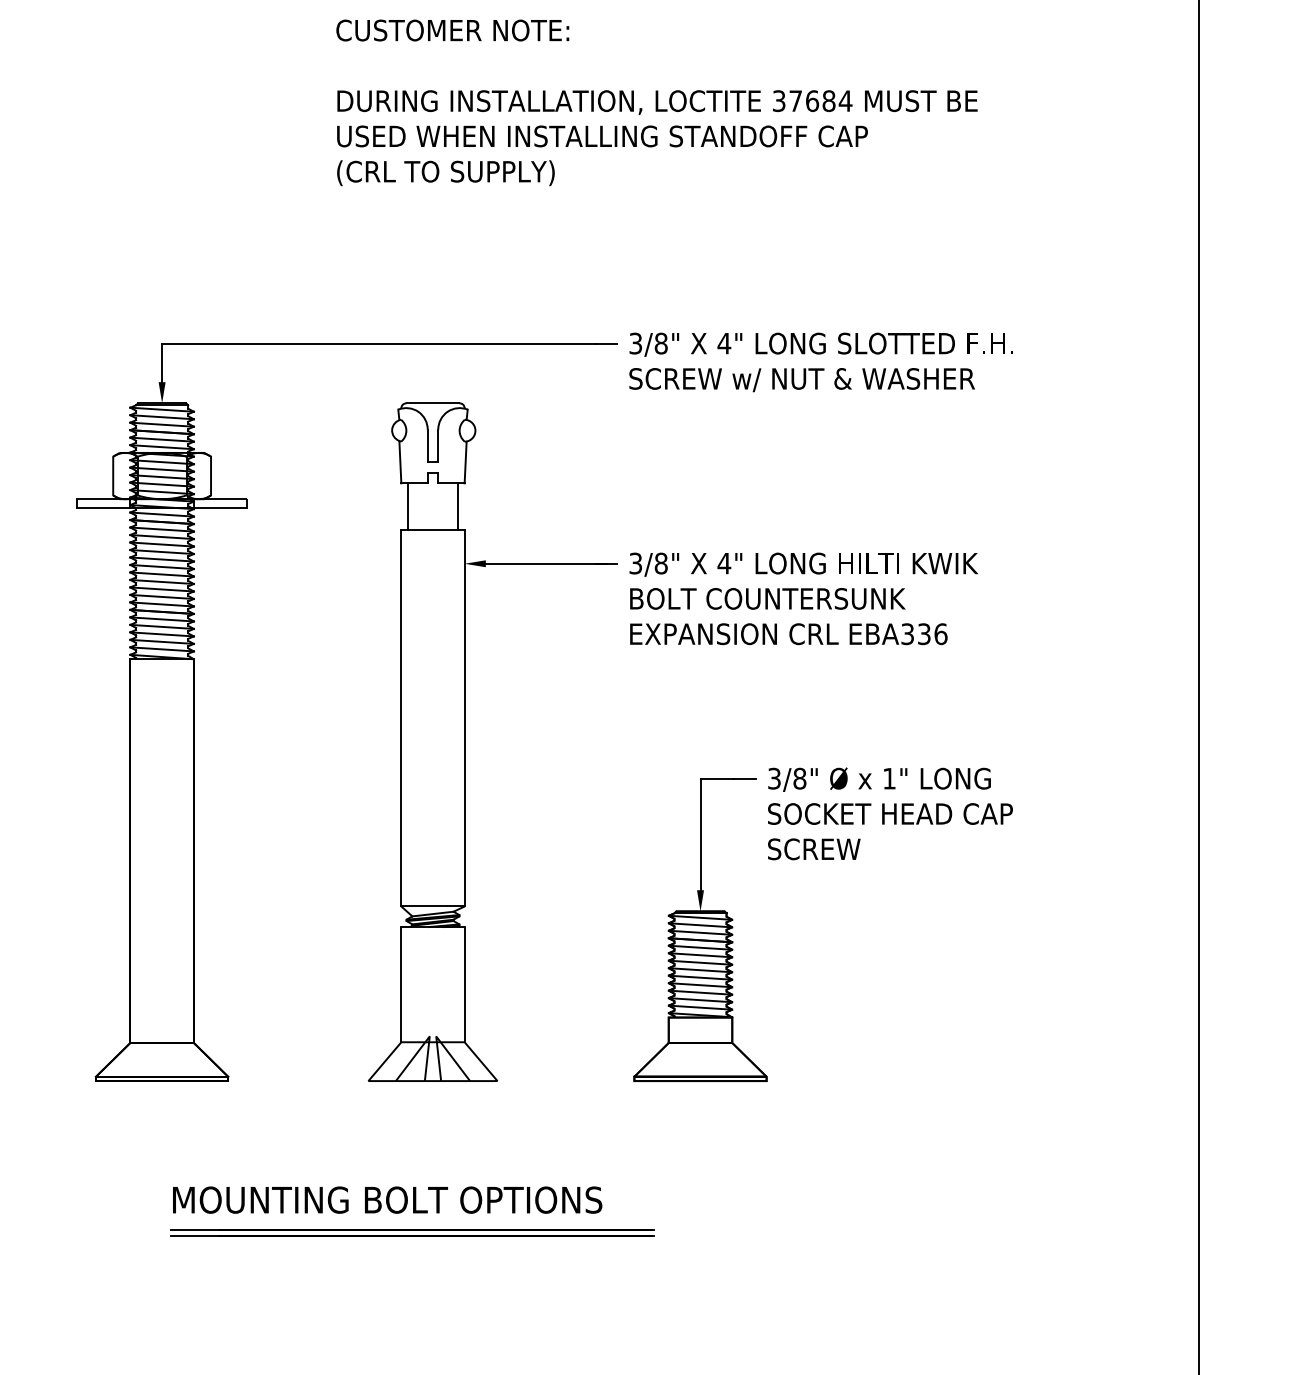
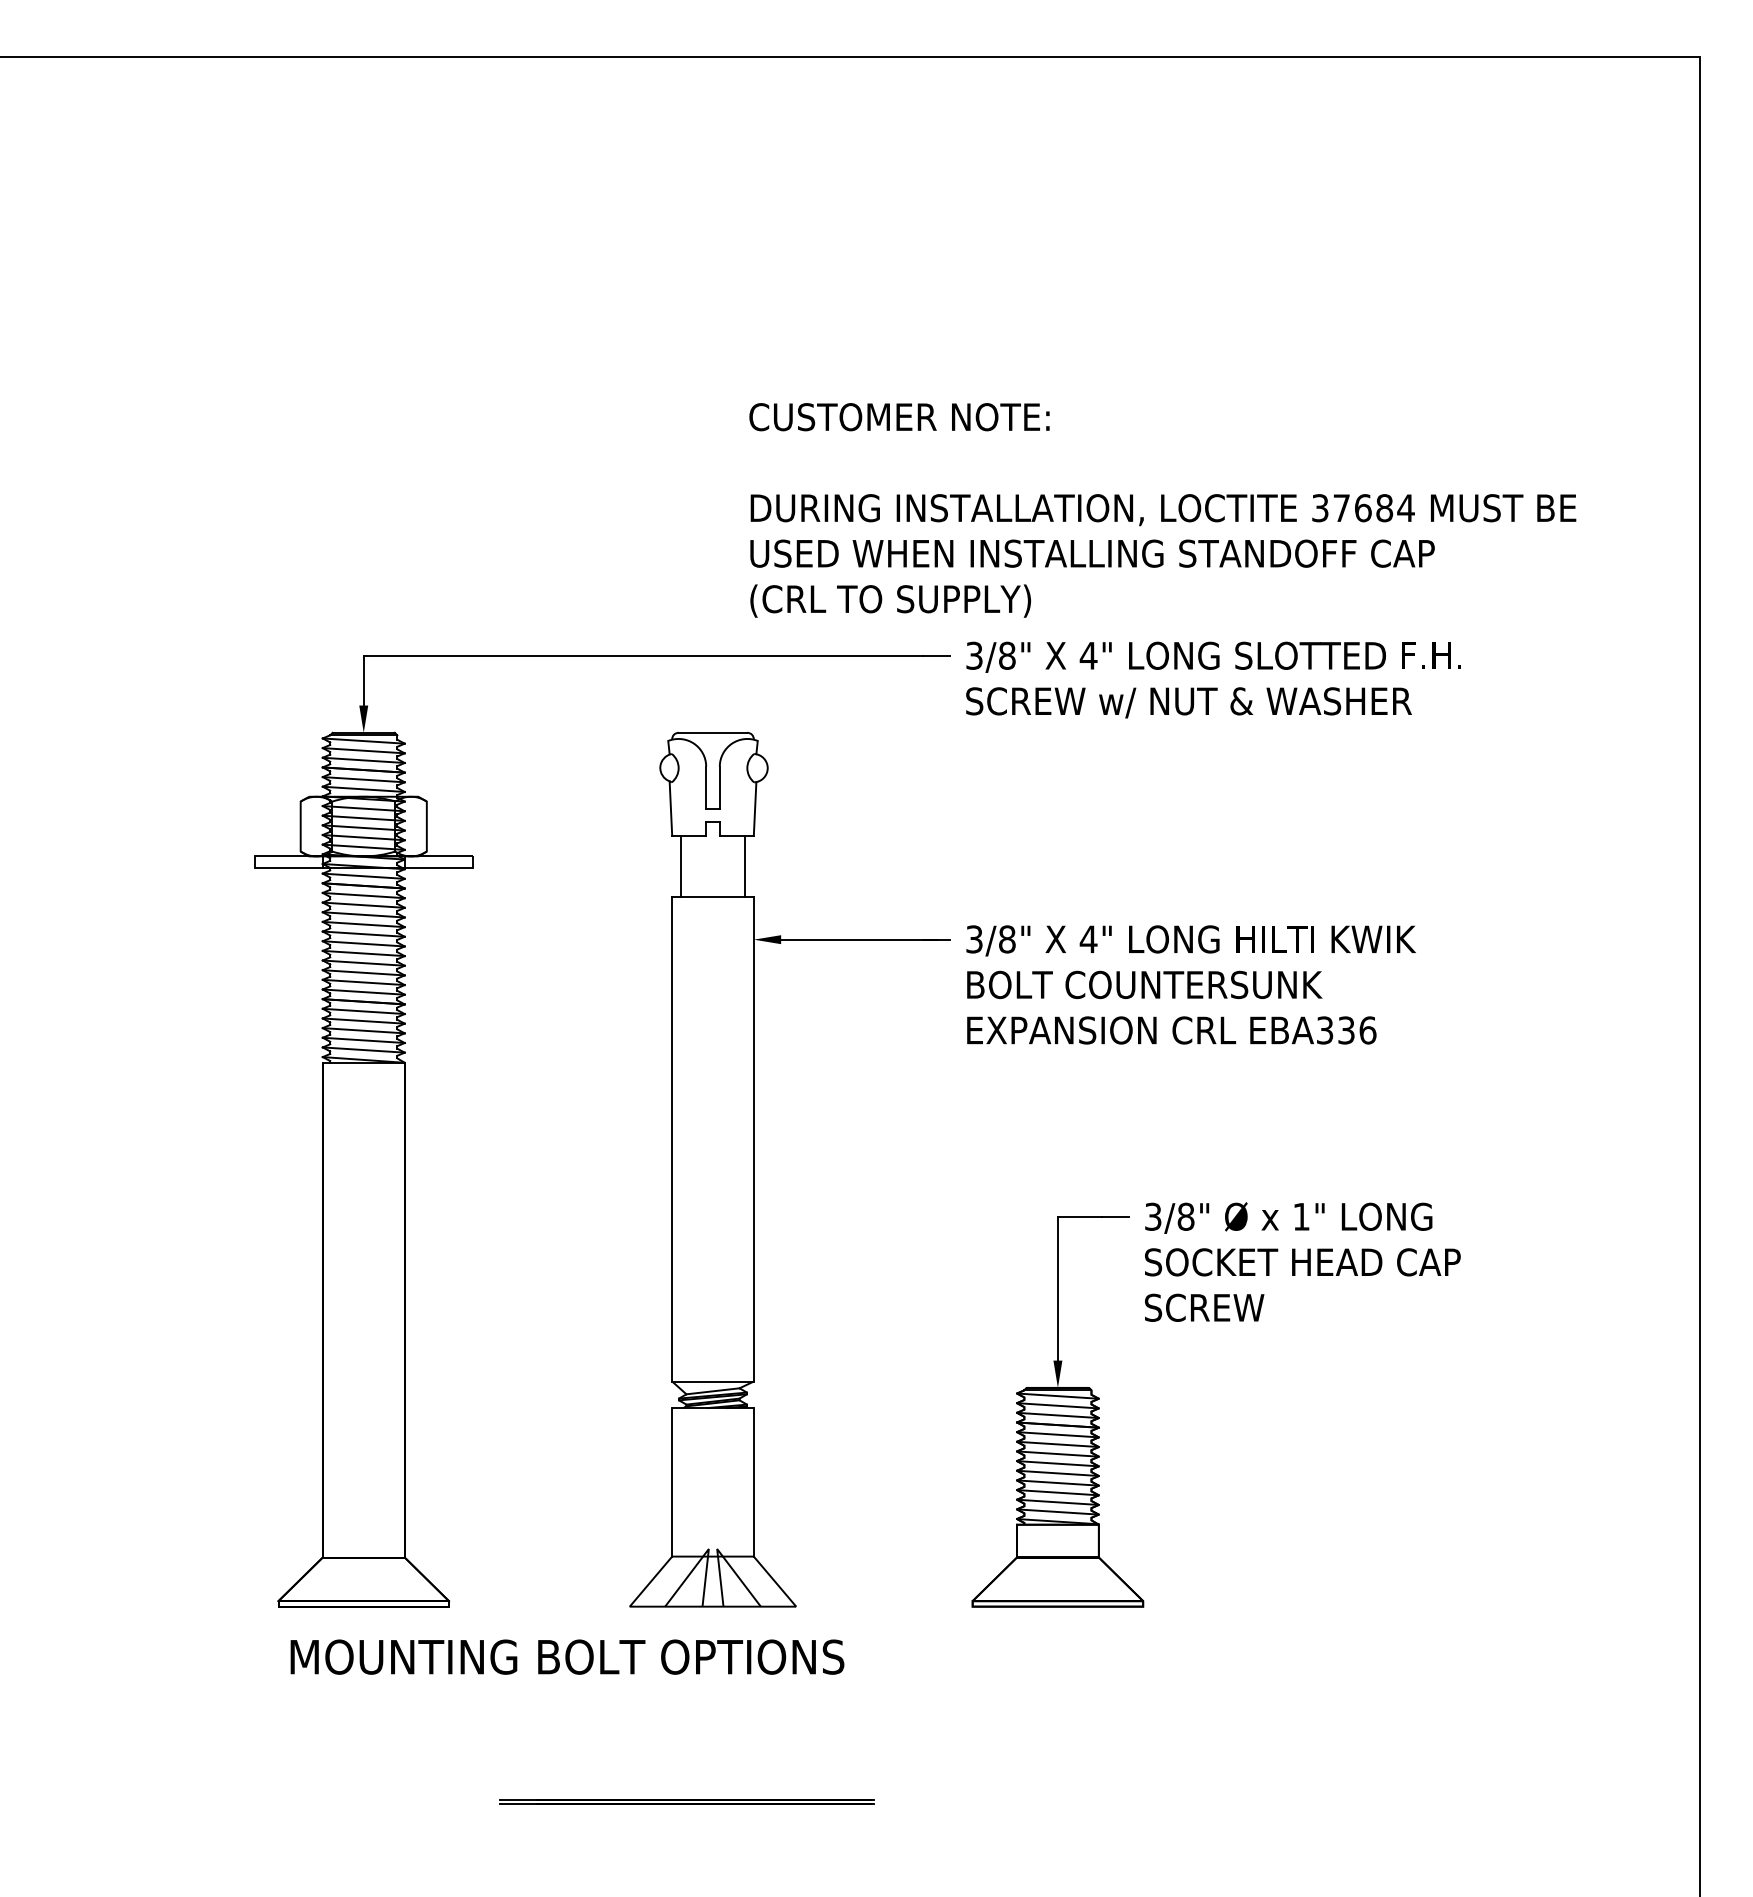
text: (656, 102) -> (1162, 510), moved
text: (387, 1199) -> (567, 1656), moved
part: (412, 1232) -> (686, 1801), size x0.6

